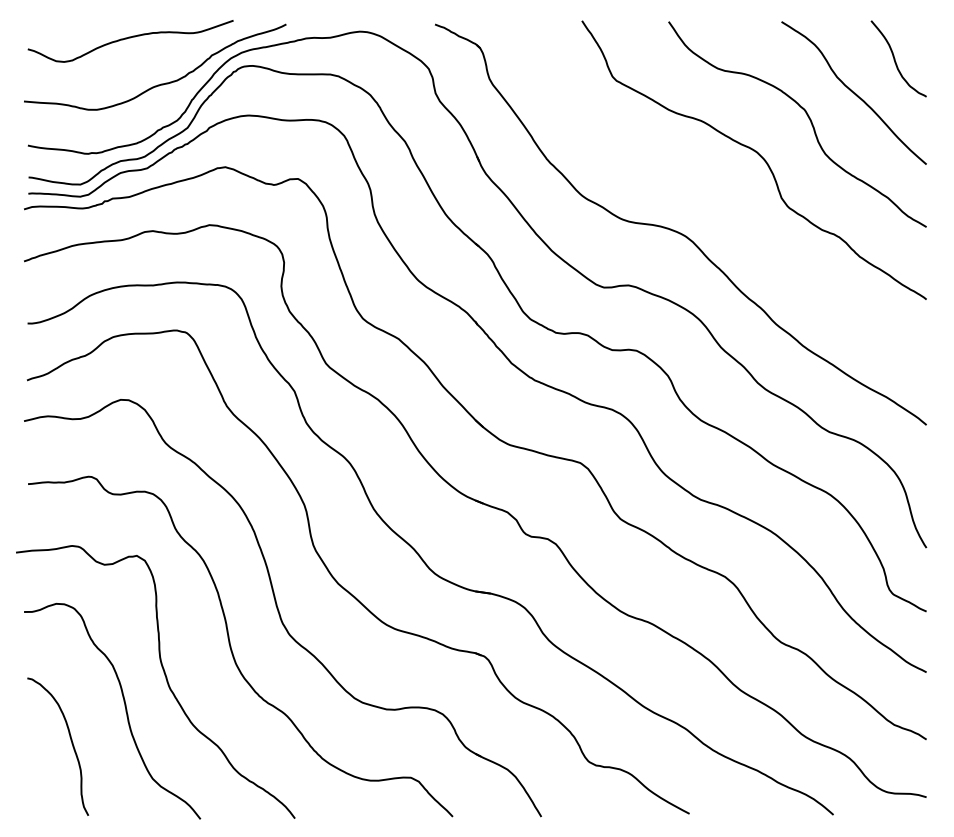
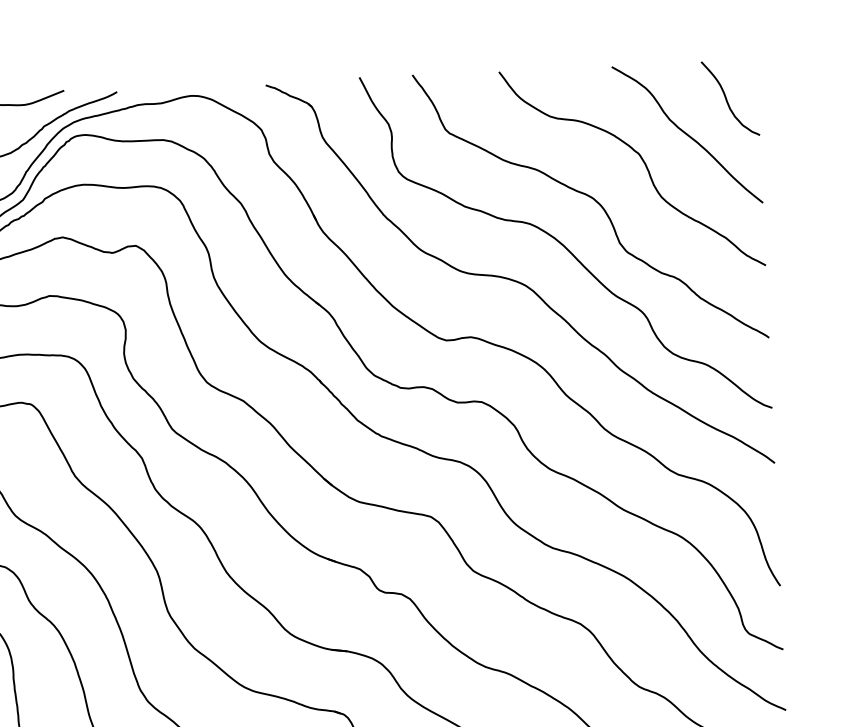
curve: (725, 196) -> (563, 243), added

